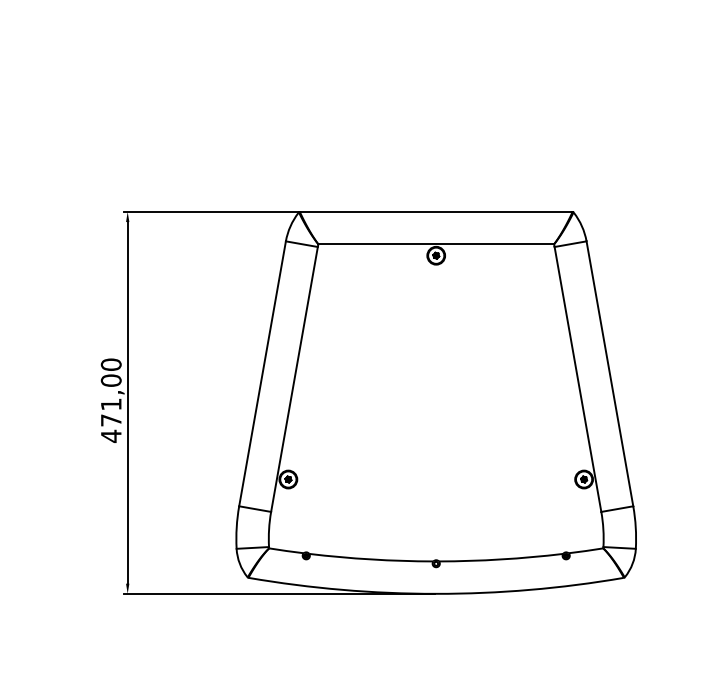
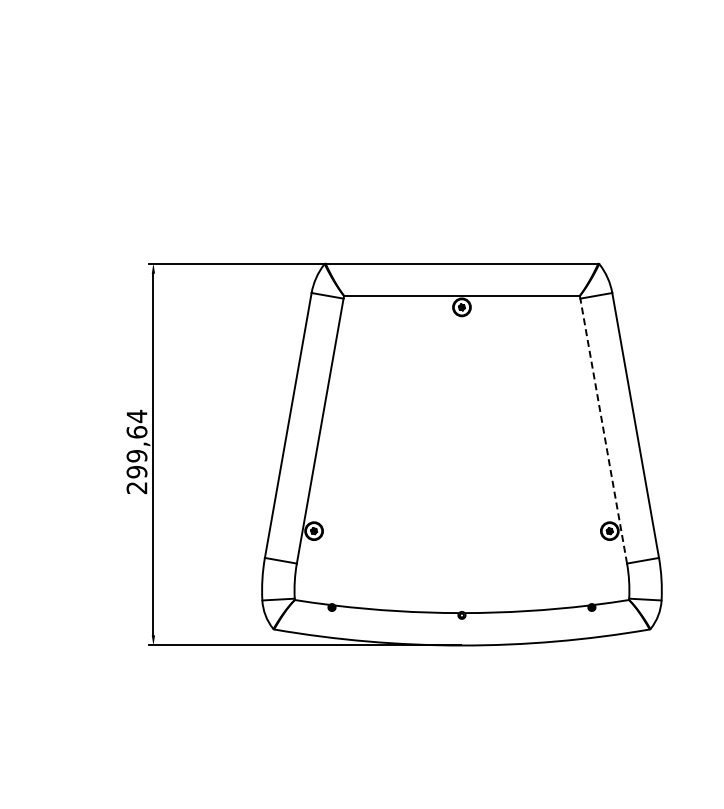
line: (577, 379) -> (603, 431), solid -> dashed
text: (110, 399) -> (136, 451), 471,00 -> 299,64

